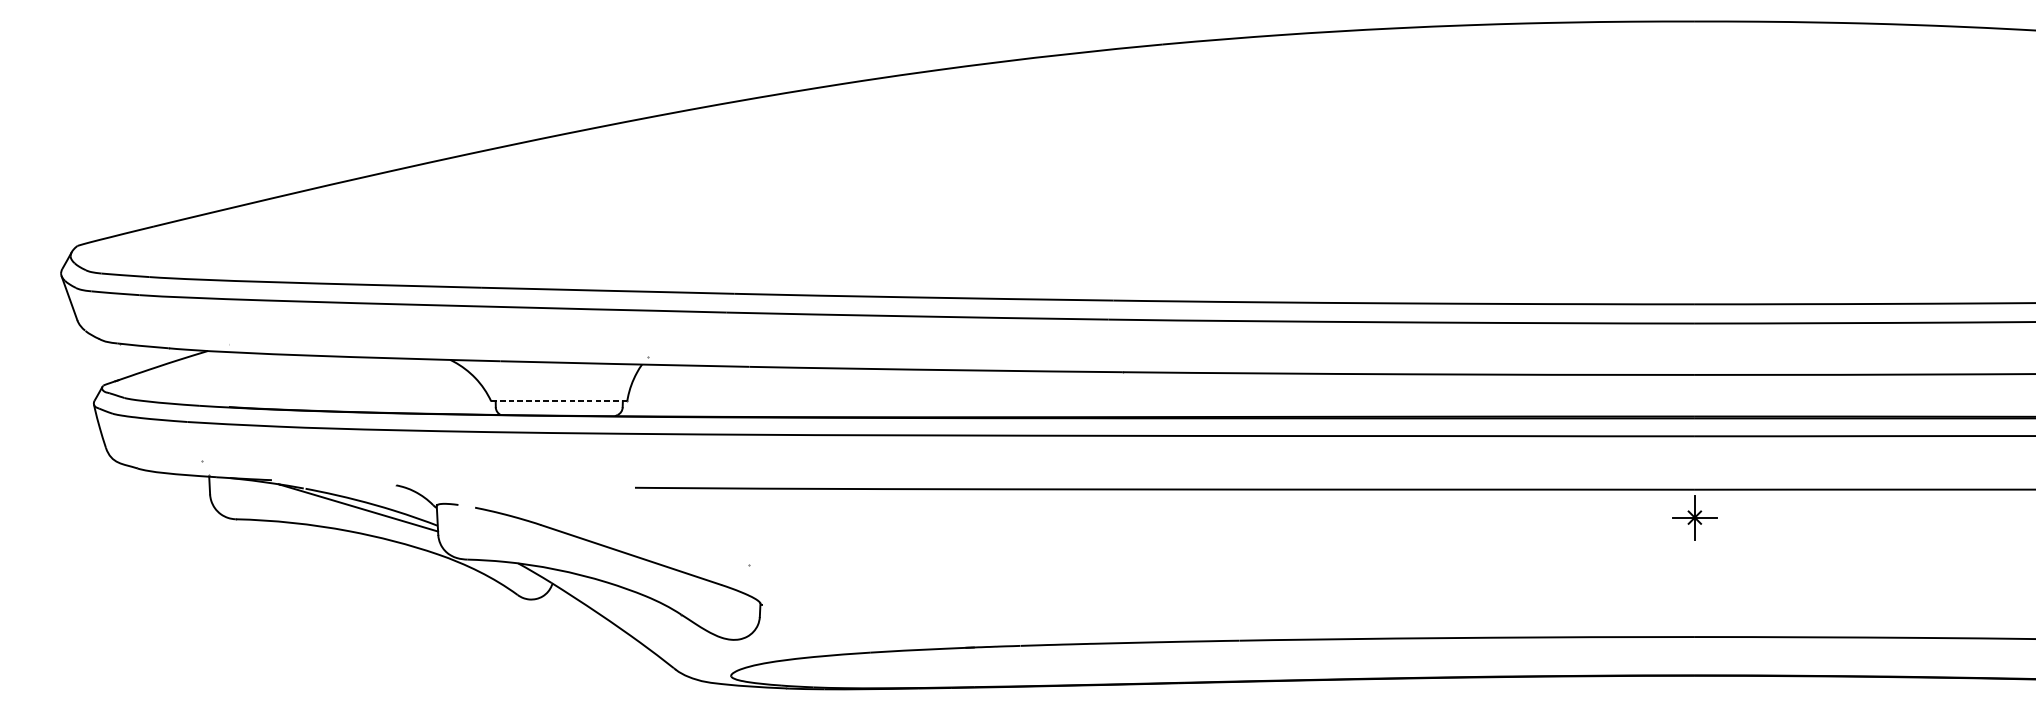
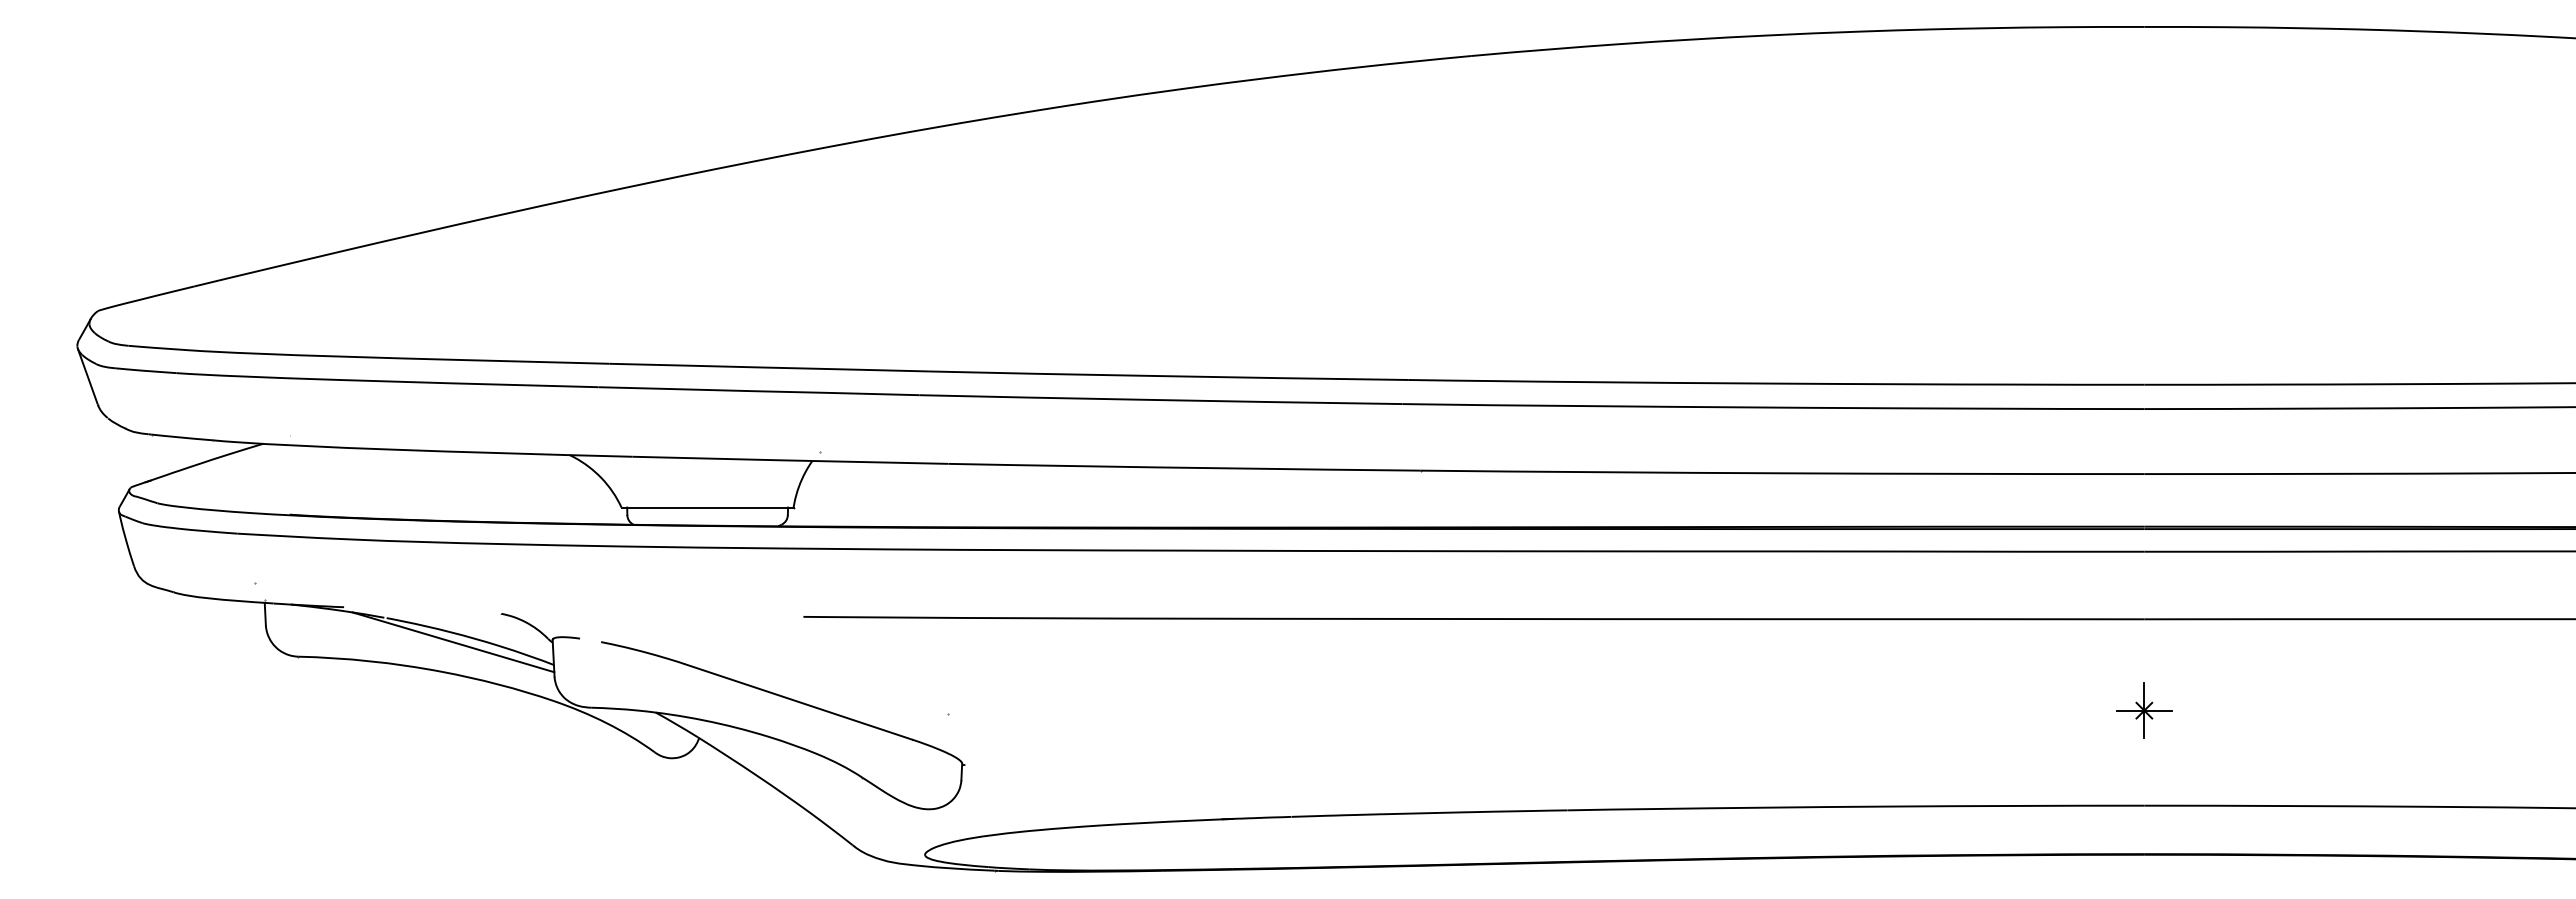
line: (559, 401) -> (707, 507), dashed -> solid
part: (1694, 517) -> (2144, 710), moved

